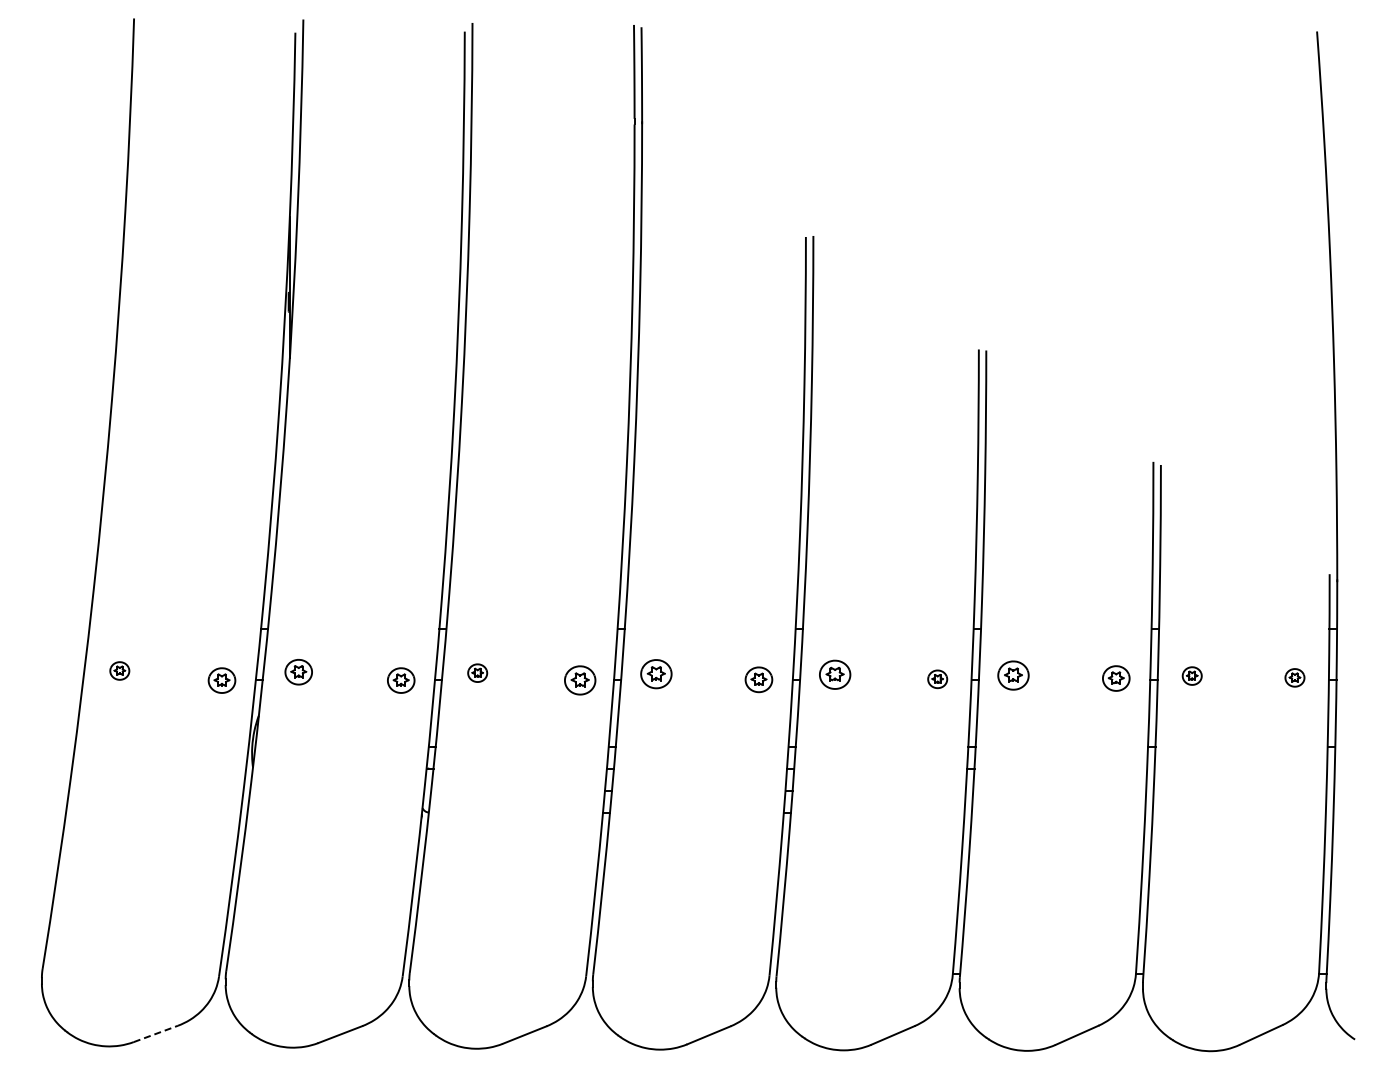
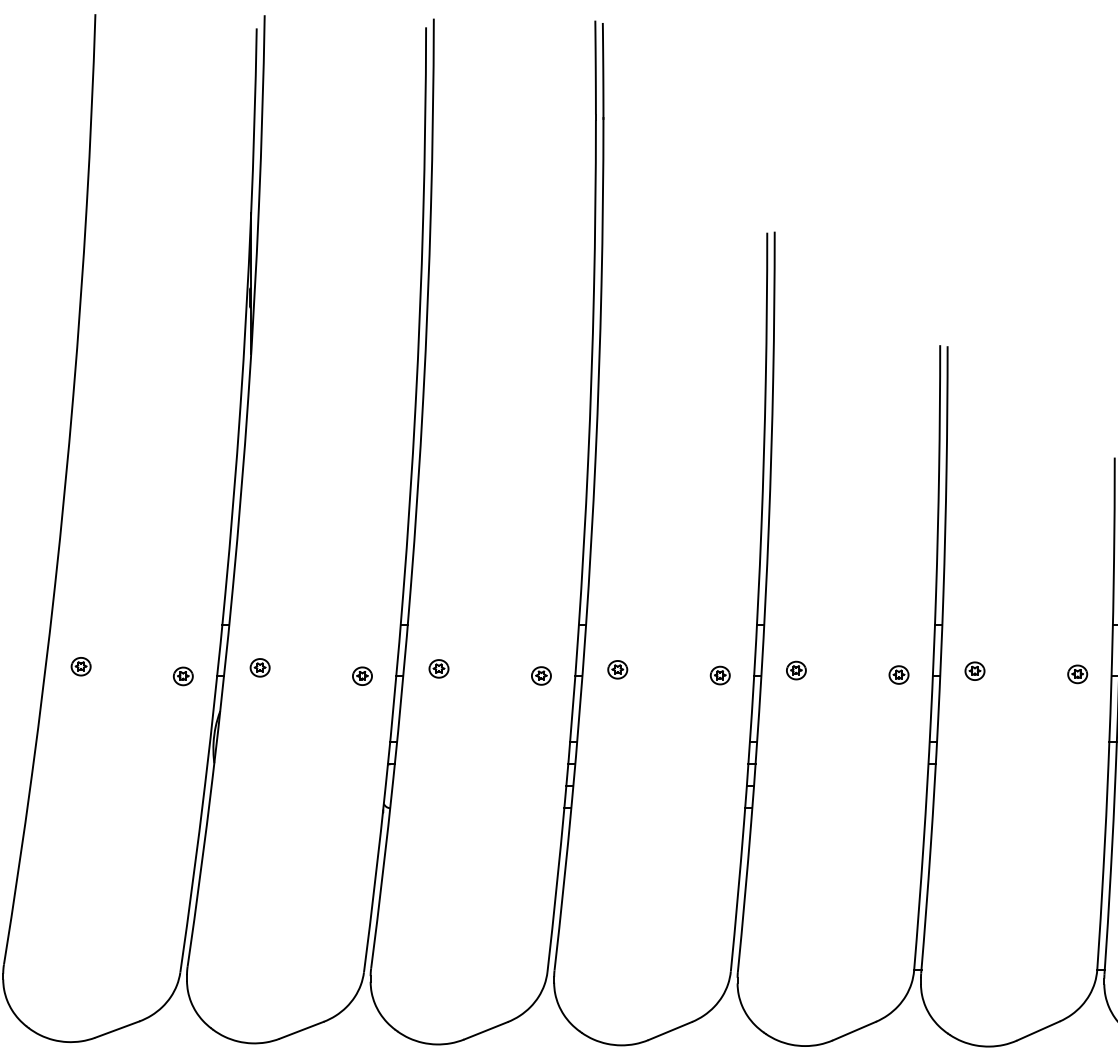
part: (298, 671) -> (259, 667), size x0.71
part: (656, 673) -> (617, 669), size x0.62
part: (834, 674) -> (795, 670), size x0.62
part: (1013, 675) -> (974, 671), size x0.62
part: (1116, 678) -> (1077, 674), size x0.71
part: (579, 679) -> (540, 675), size x0.62
part: (758, 679) -> (719, 675), size x0.71
part: (221, 680) -> (182, 676), size x0.71
part: (400, 680) -> (361, 676), size x0.71
line: (155, 1033) -> (116, 1029), dashed -> solid

